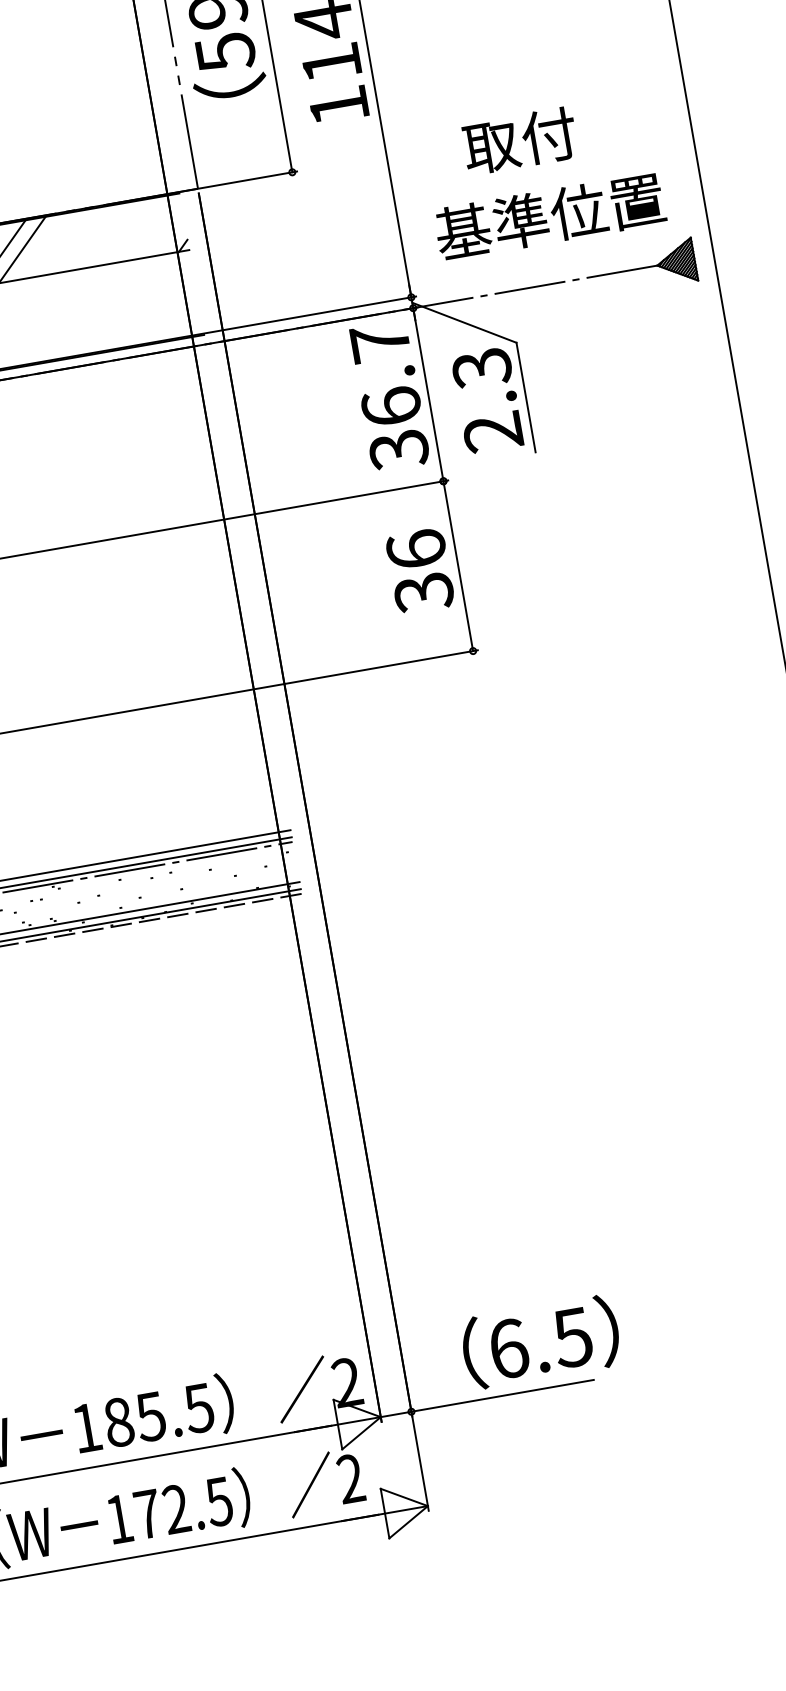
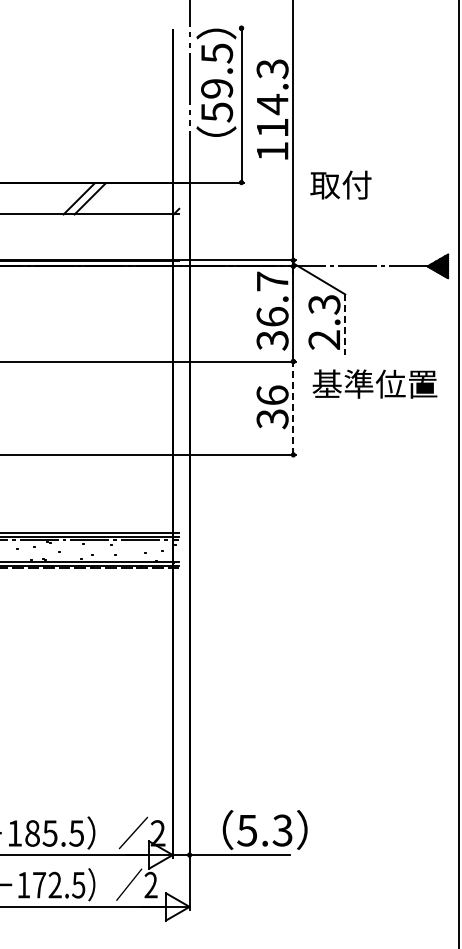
text: (519, 140) -> (340, 184), moved
text: (549, 215) -> (374, 383), moved
line: (526, 399) -> (345, 325), solid -> dashed
line: (458, 566) -> (293, 408), solid -> dashed
text: (539, 1343) -> (264, 830), 6.5 -> 5.3

